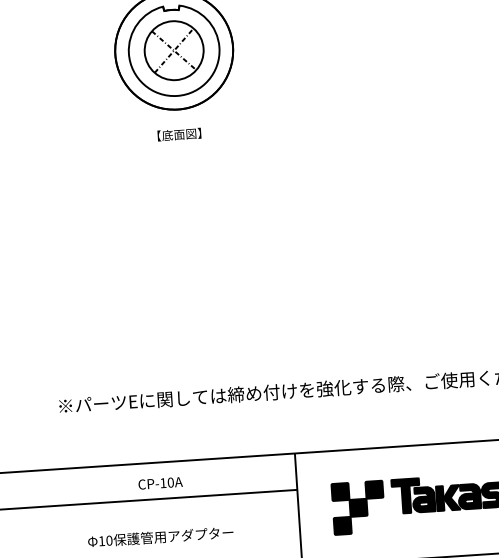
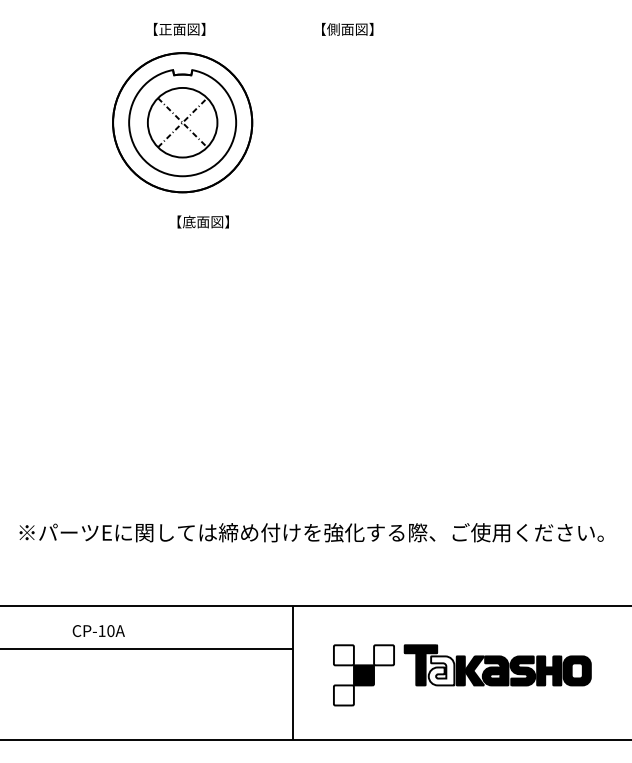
text: (178, 134) -> (202, 221), moved
part: (160, 482) -> (98, 630), moved
fill: (374, 489) -> (384, 655), removed
fill: (340, 492) -> (343, 655), removed
fill: (423, 499) -> (441, 670), removed
fill: (342, 526) -> (343, 695), removed
part: (160, 537) -> (128, 694), removed

